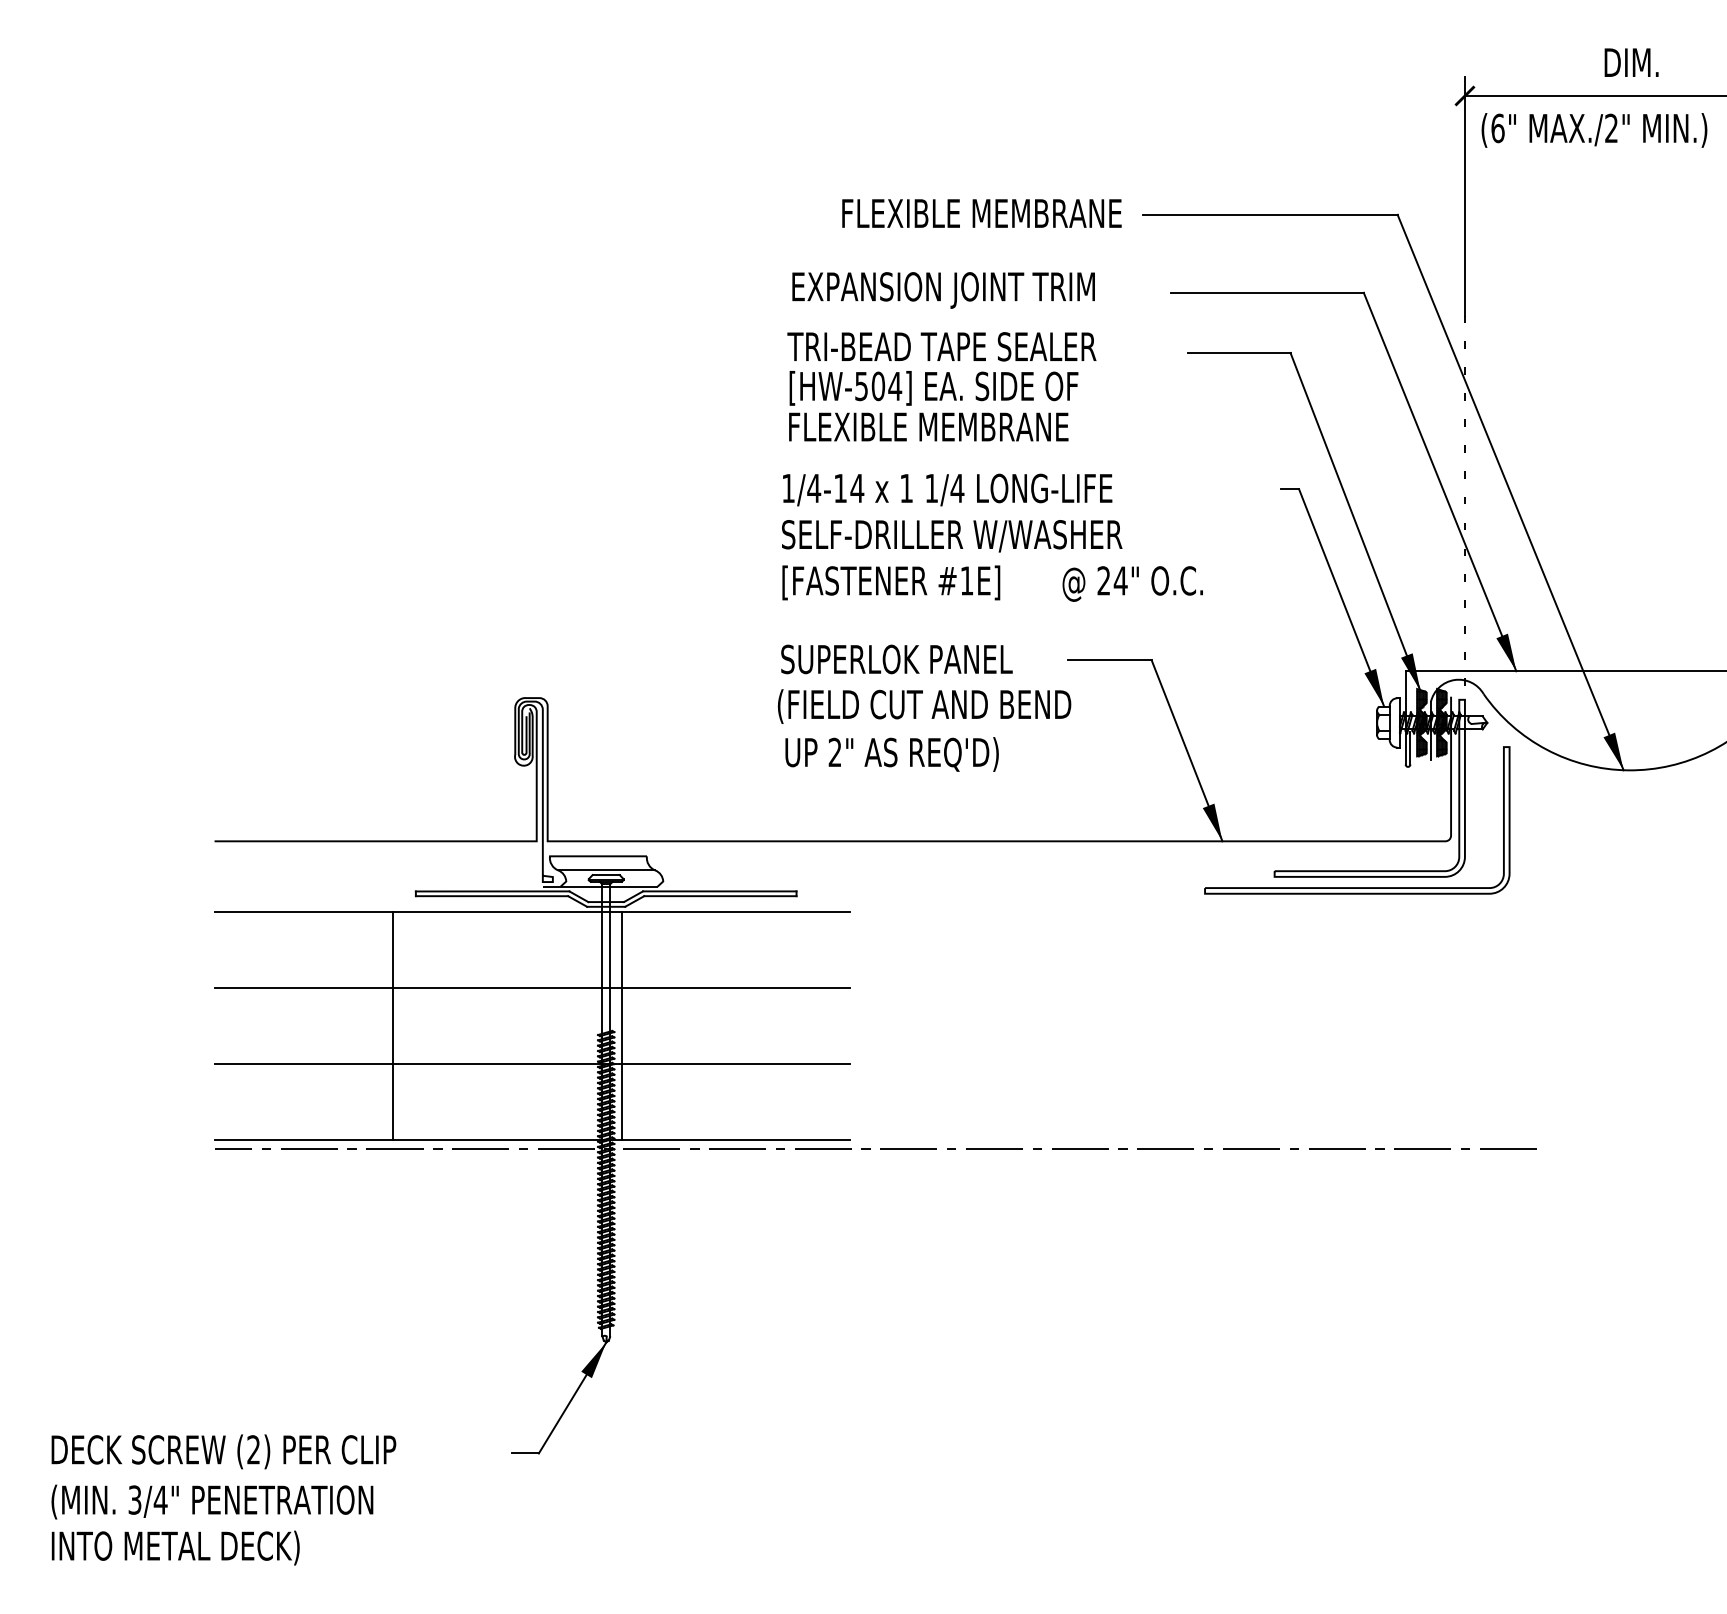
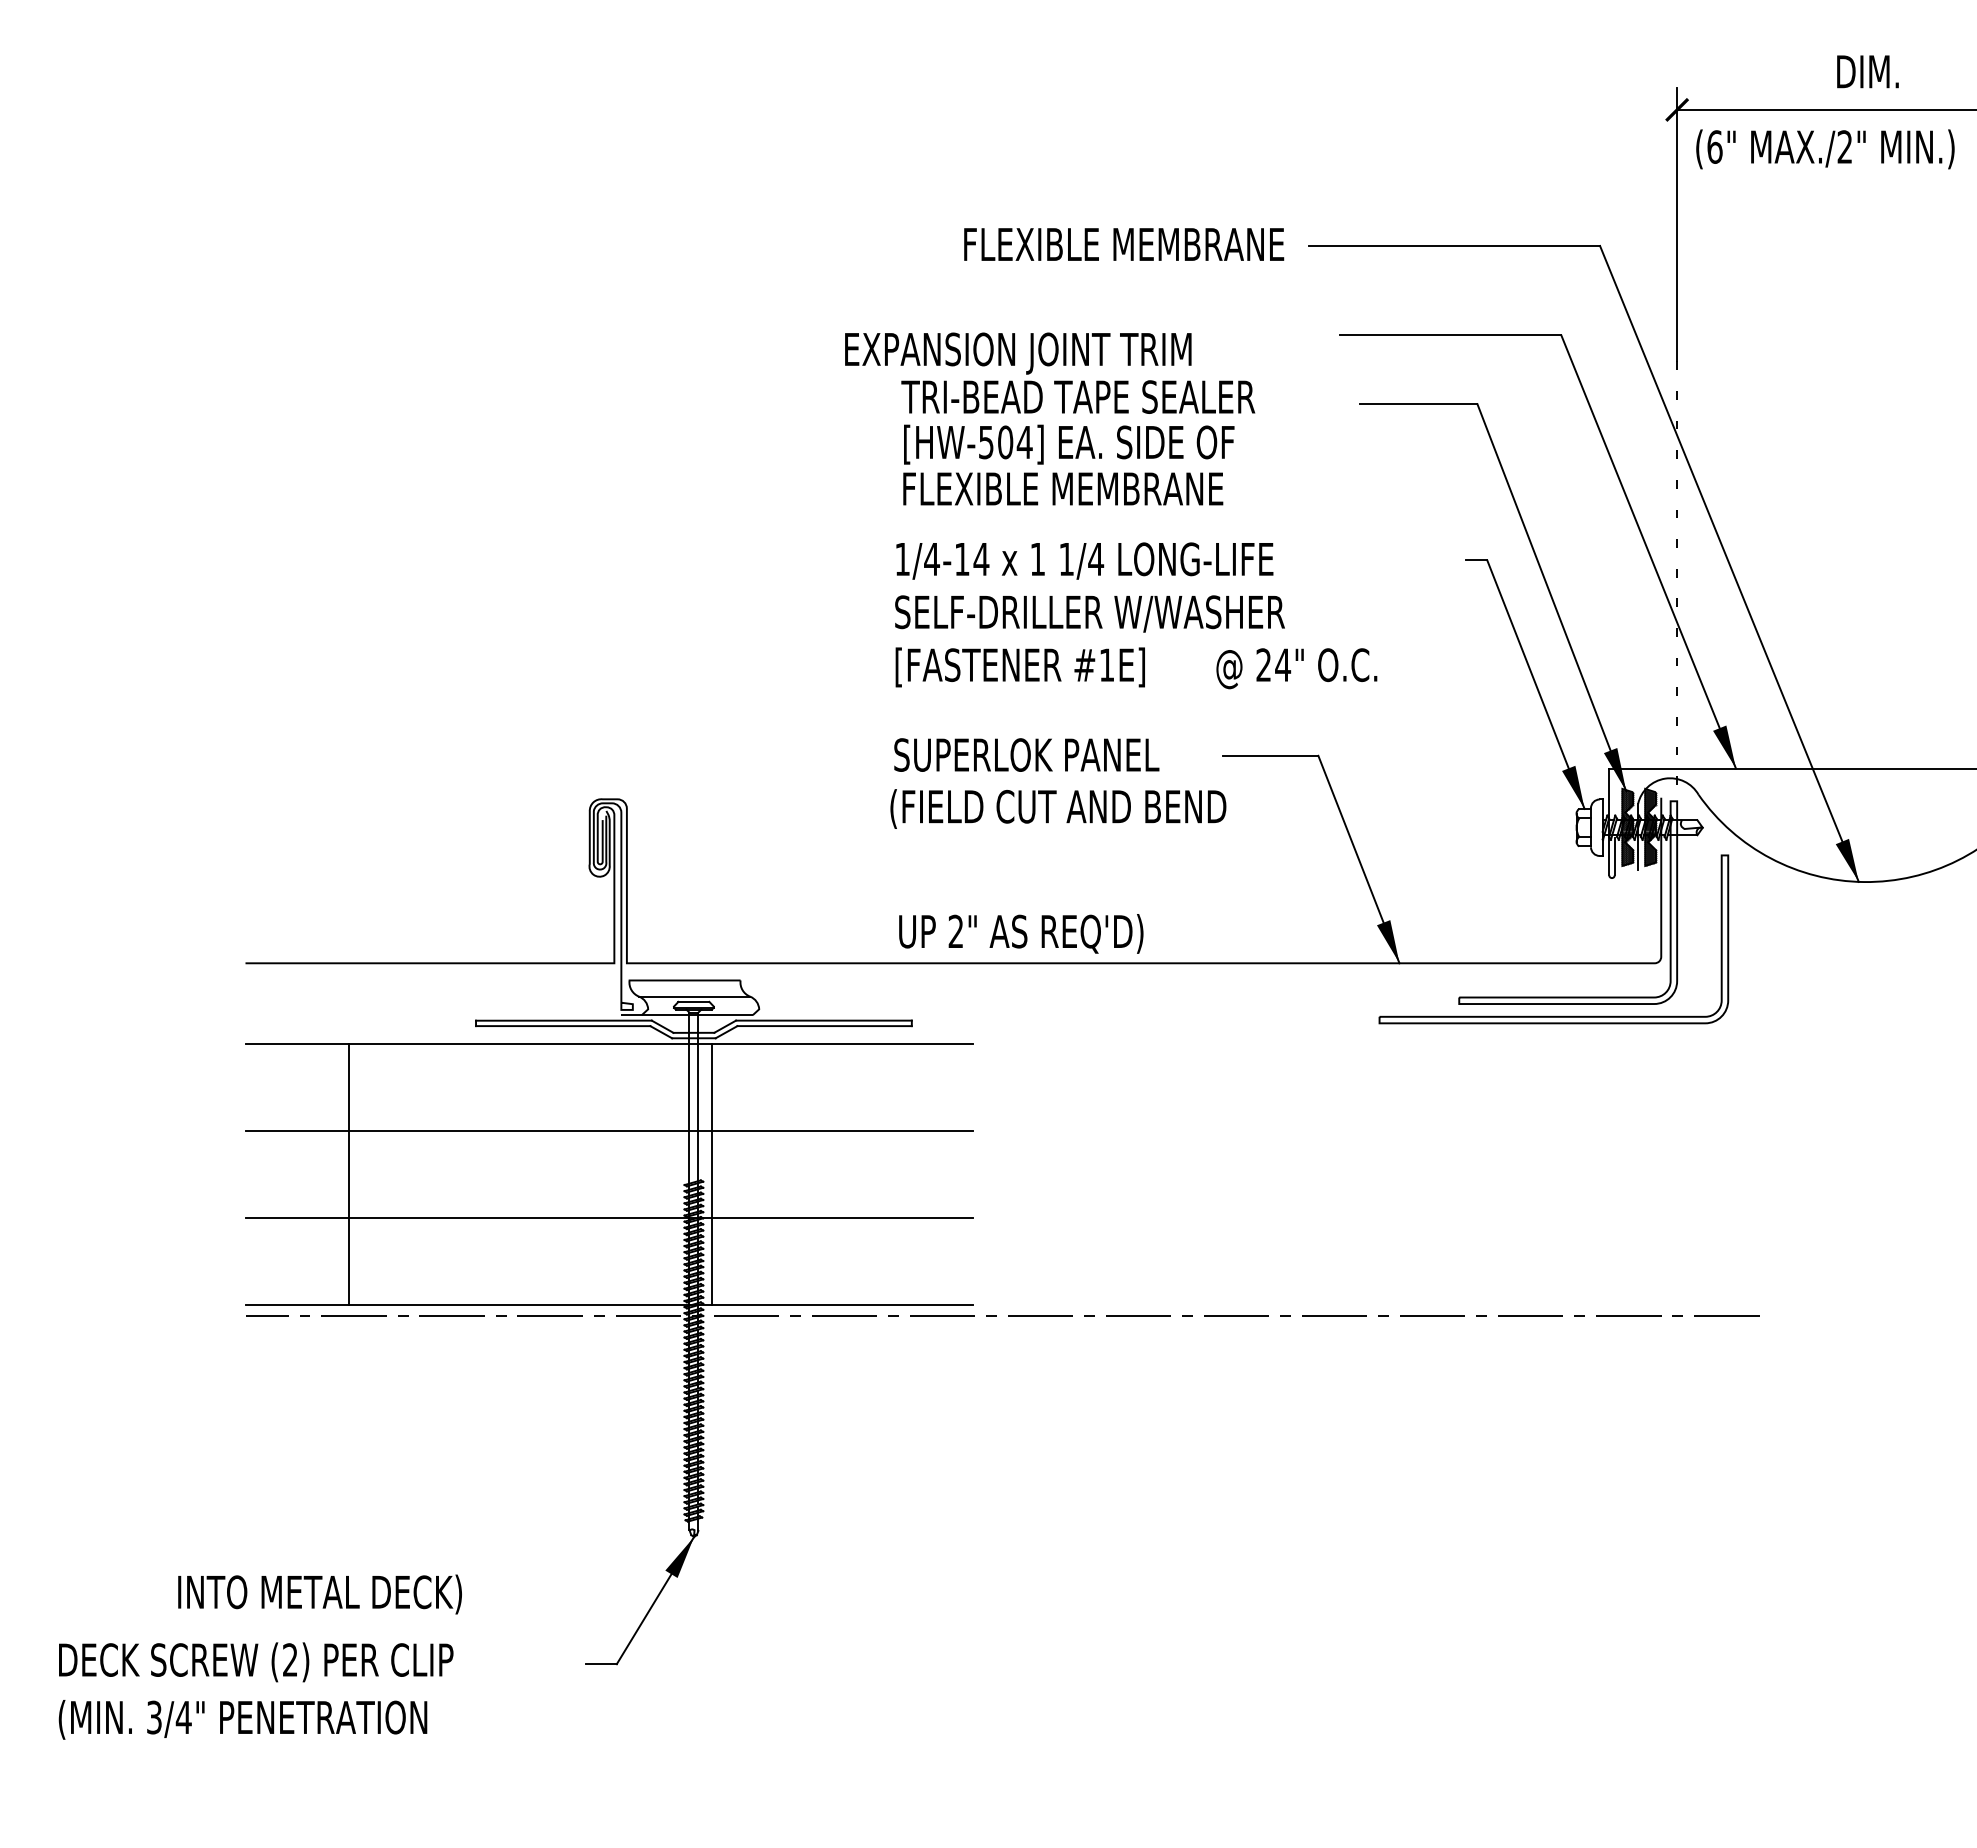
text: (943, 290) -> (1018, 353), moved
text: (892, 754) -> (1021, 933), moved
line: (393, 1025) -> (349, 1174), moved
text: (175, 1548) -> (319, 1594), moved

